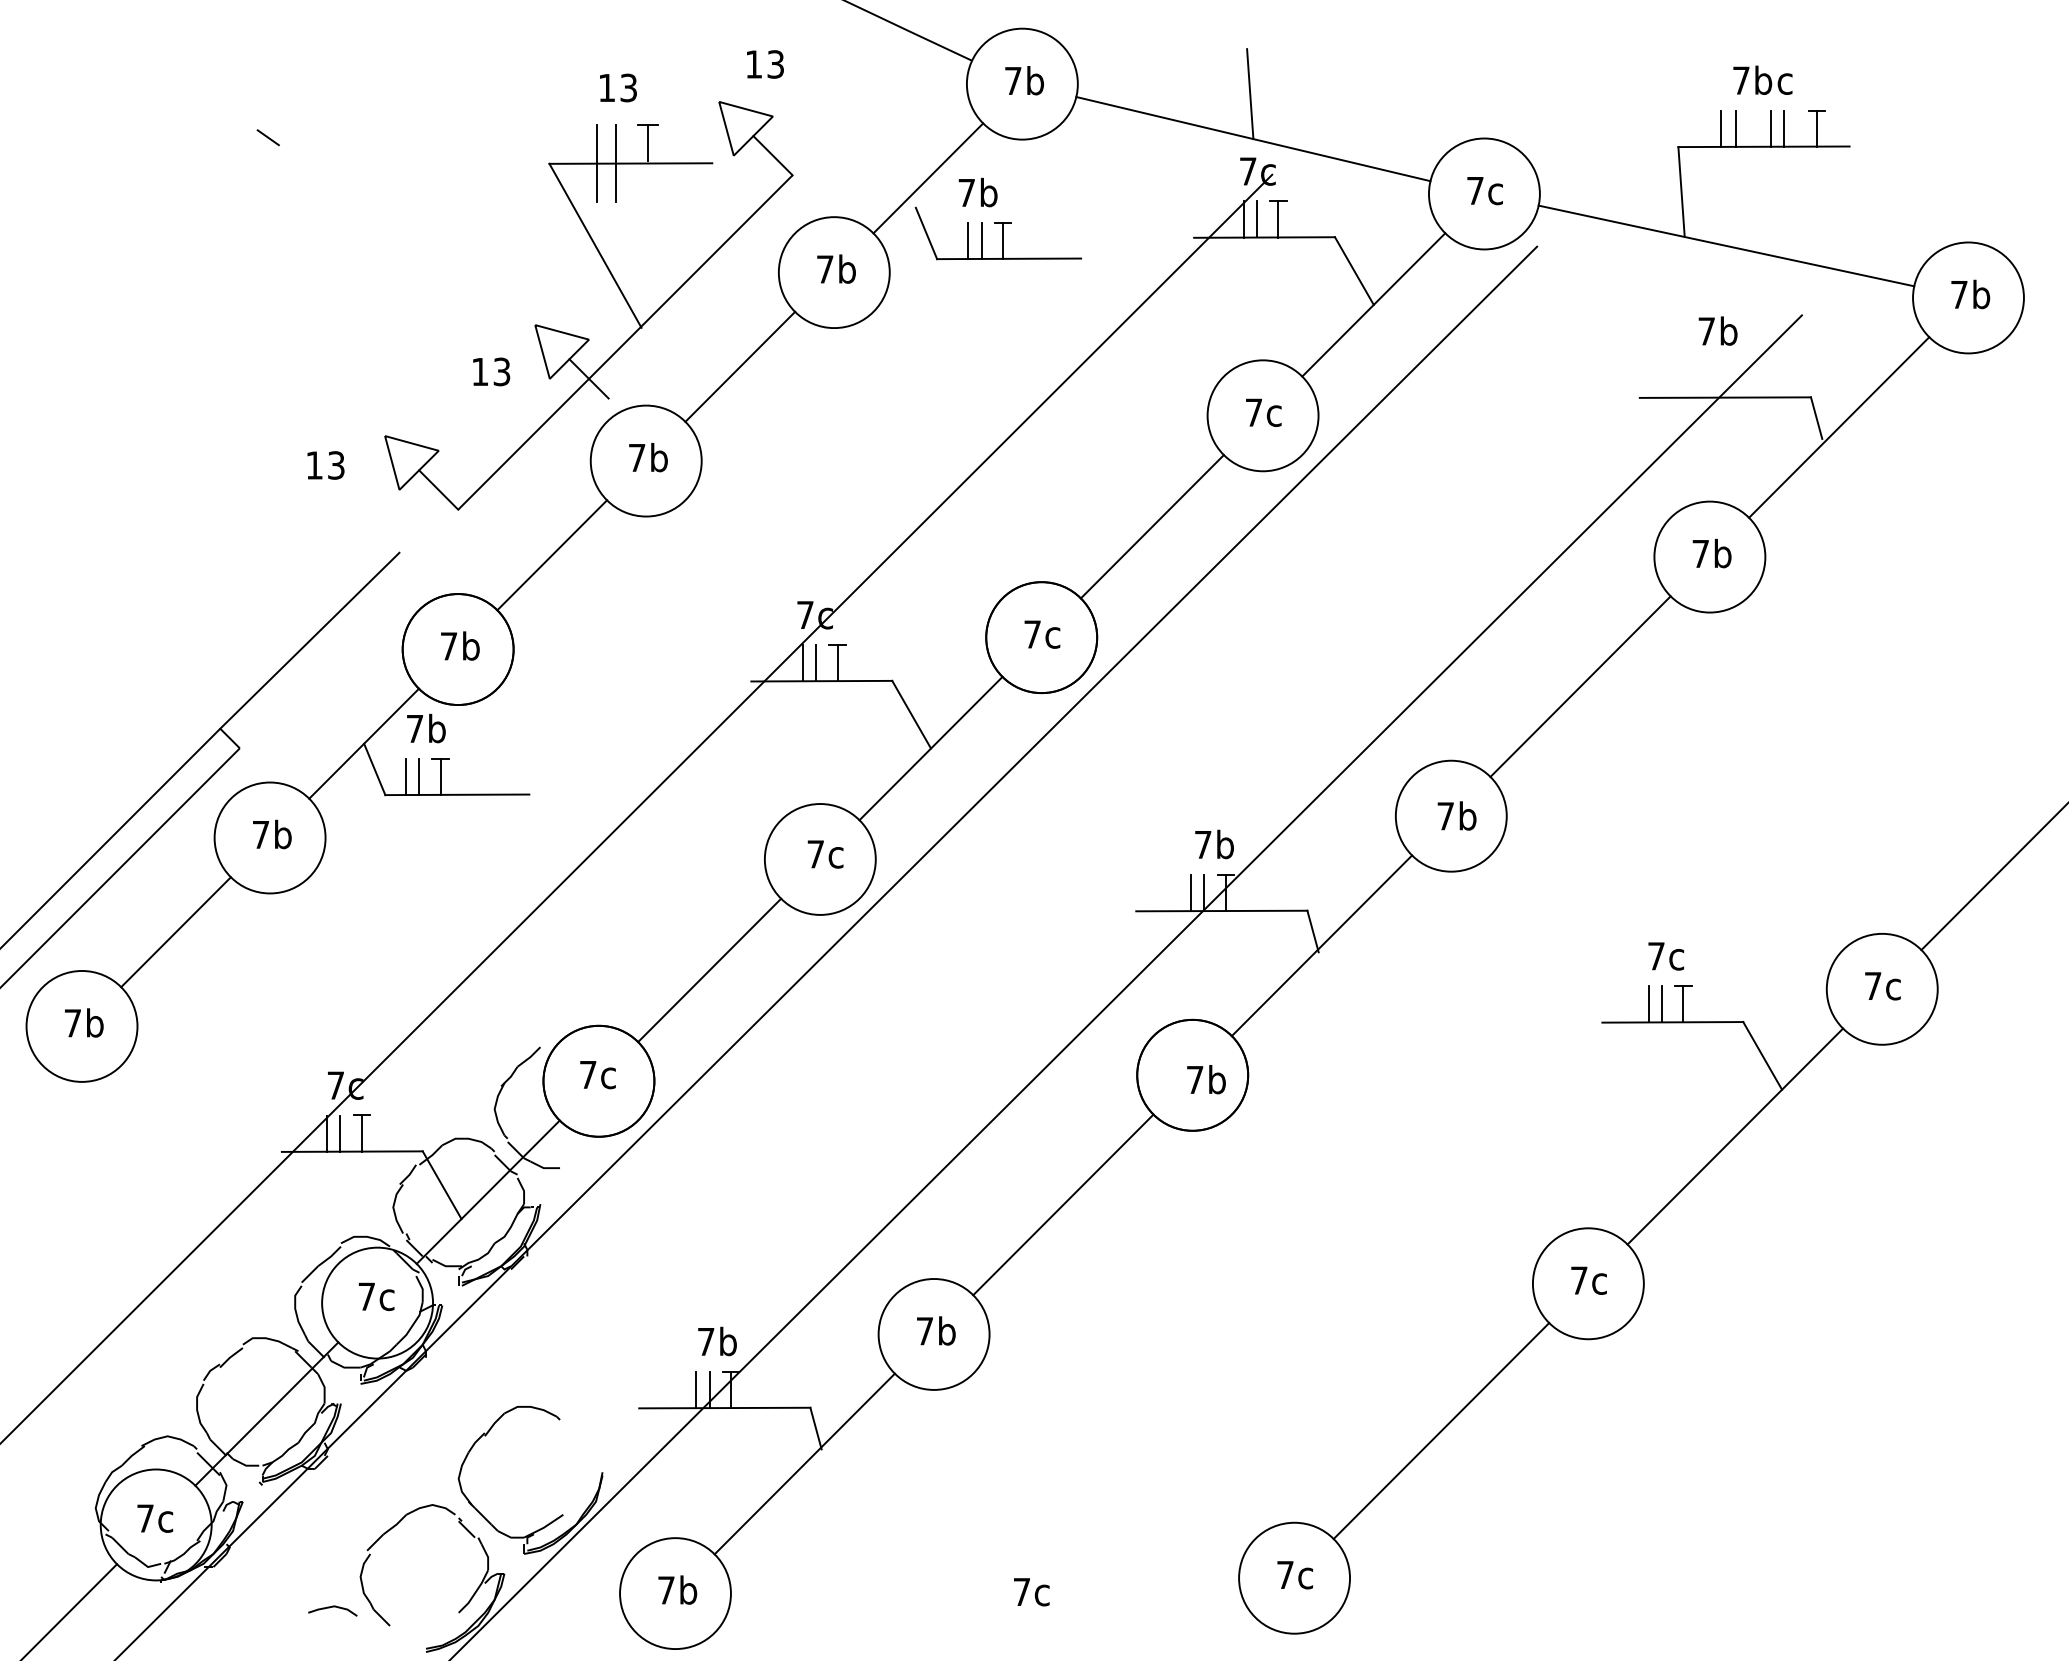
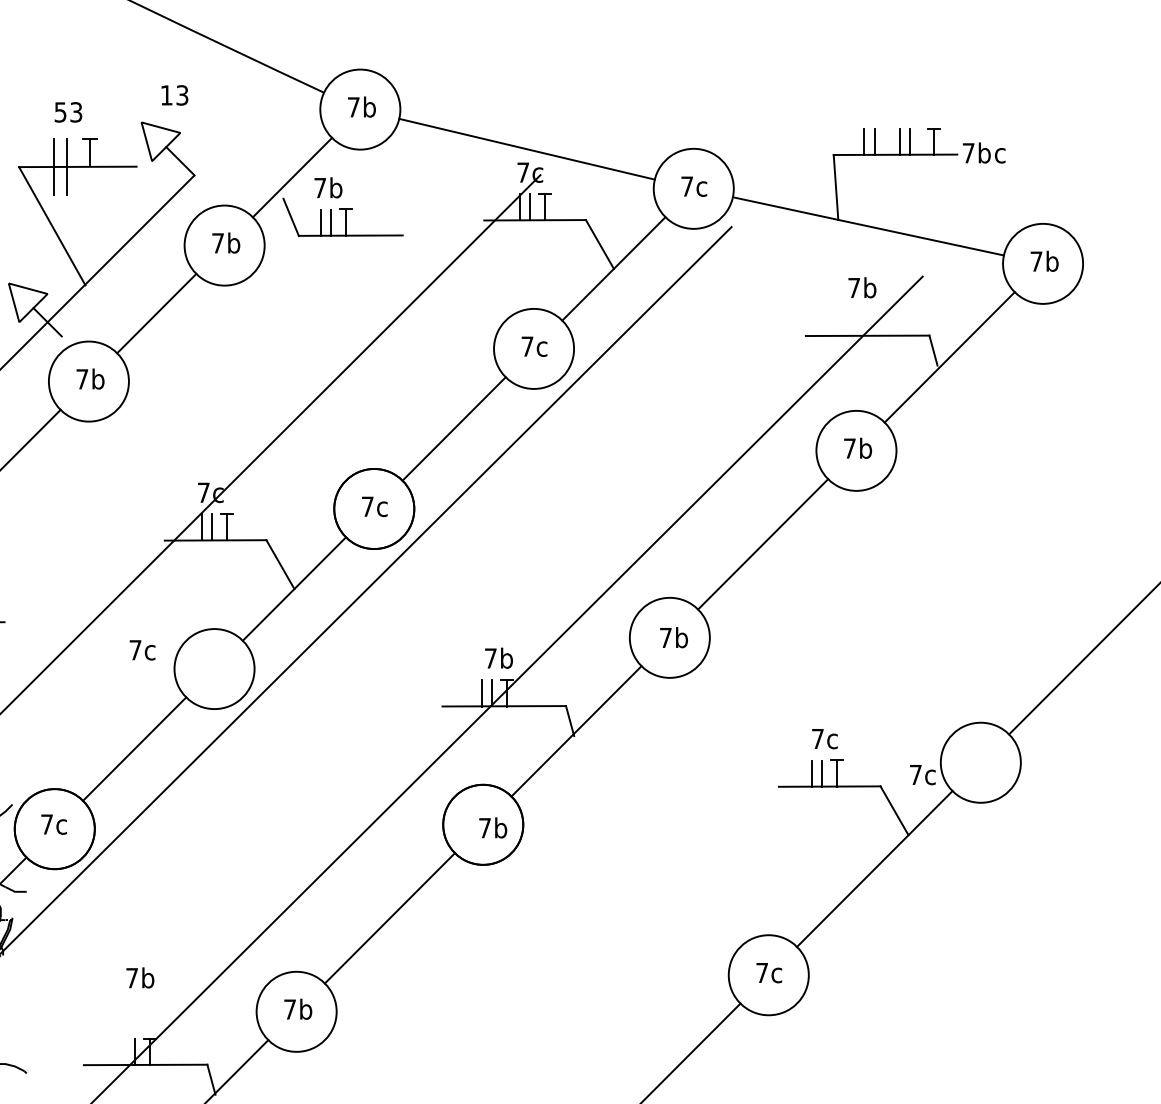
text: (1762, 79) -> (983, 152), moved
text: (606, 88) -> (60, 112), 13 -> 53
line: (1250, 94) -> (524, 117), removed
text: (825, 854) -> (142, 650), moved
text: (1882, 986) -> (922, 775), moved
text: (717, 1341) -> (140, 977), moved
line: (696, 1389) -> (125, 1051), removed

